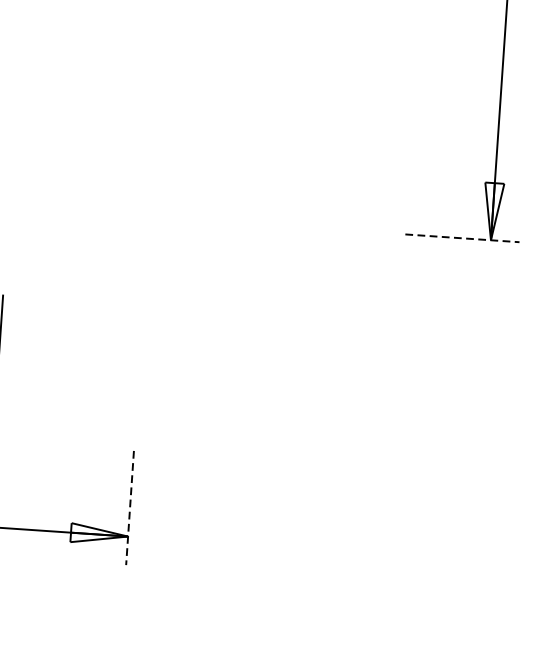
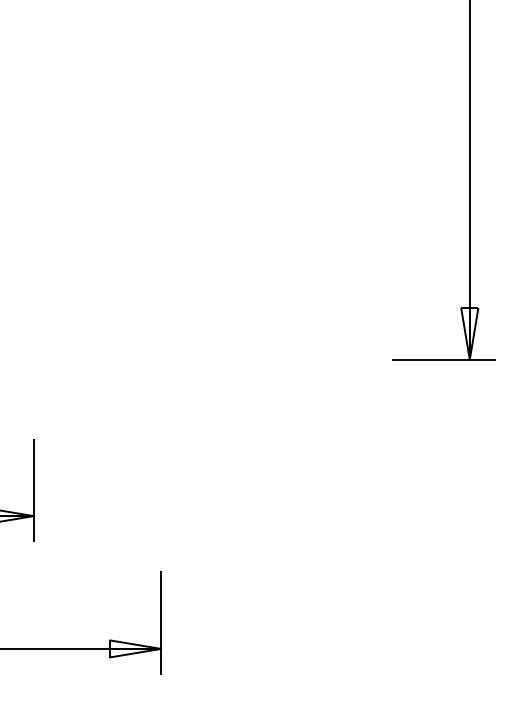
line: (461, 238) -> (443, 359), dashed -> solid
line: (130, 508) -> (161, 623), dashed -> solid

